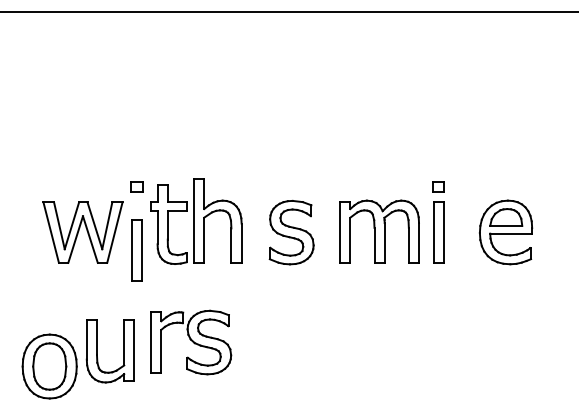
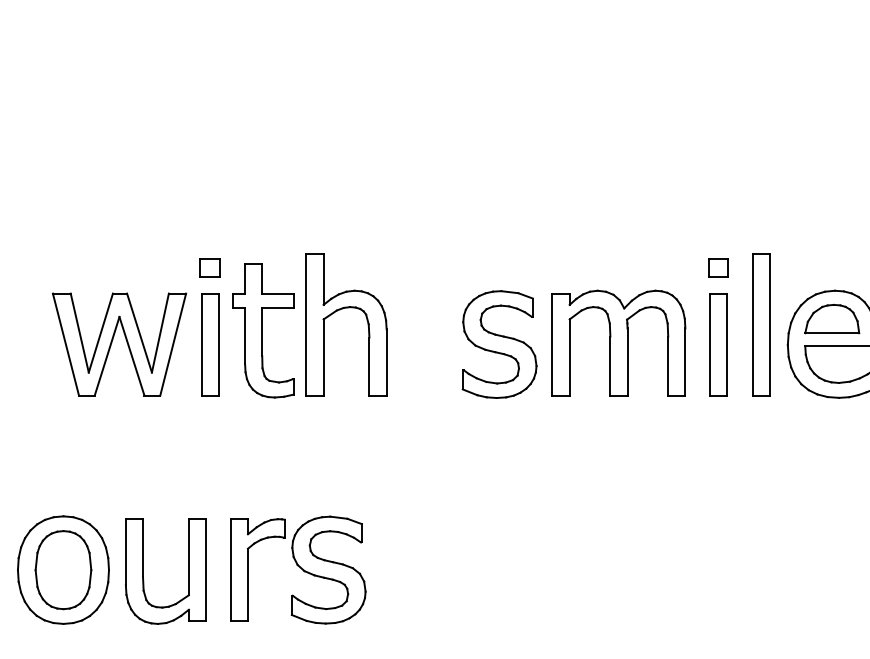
part: (463, 220) -> (760, 324), added
part: (291, 232) -> (499, 344), moved
part: (136, 250) -> (209, 344), moved
part: (191, 342) -> (298, 570), moved
part: (97, 351) -> (143, 571), moved

